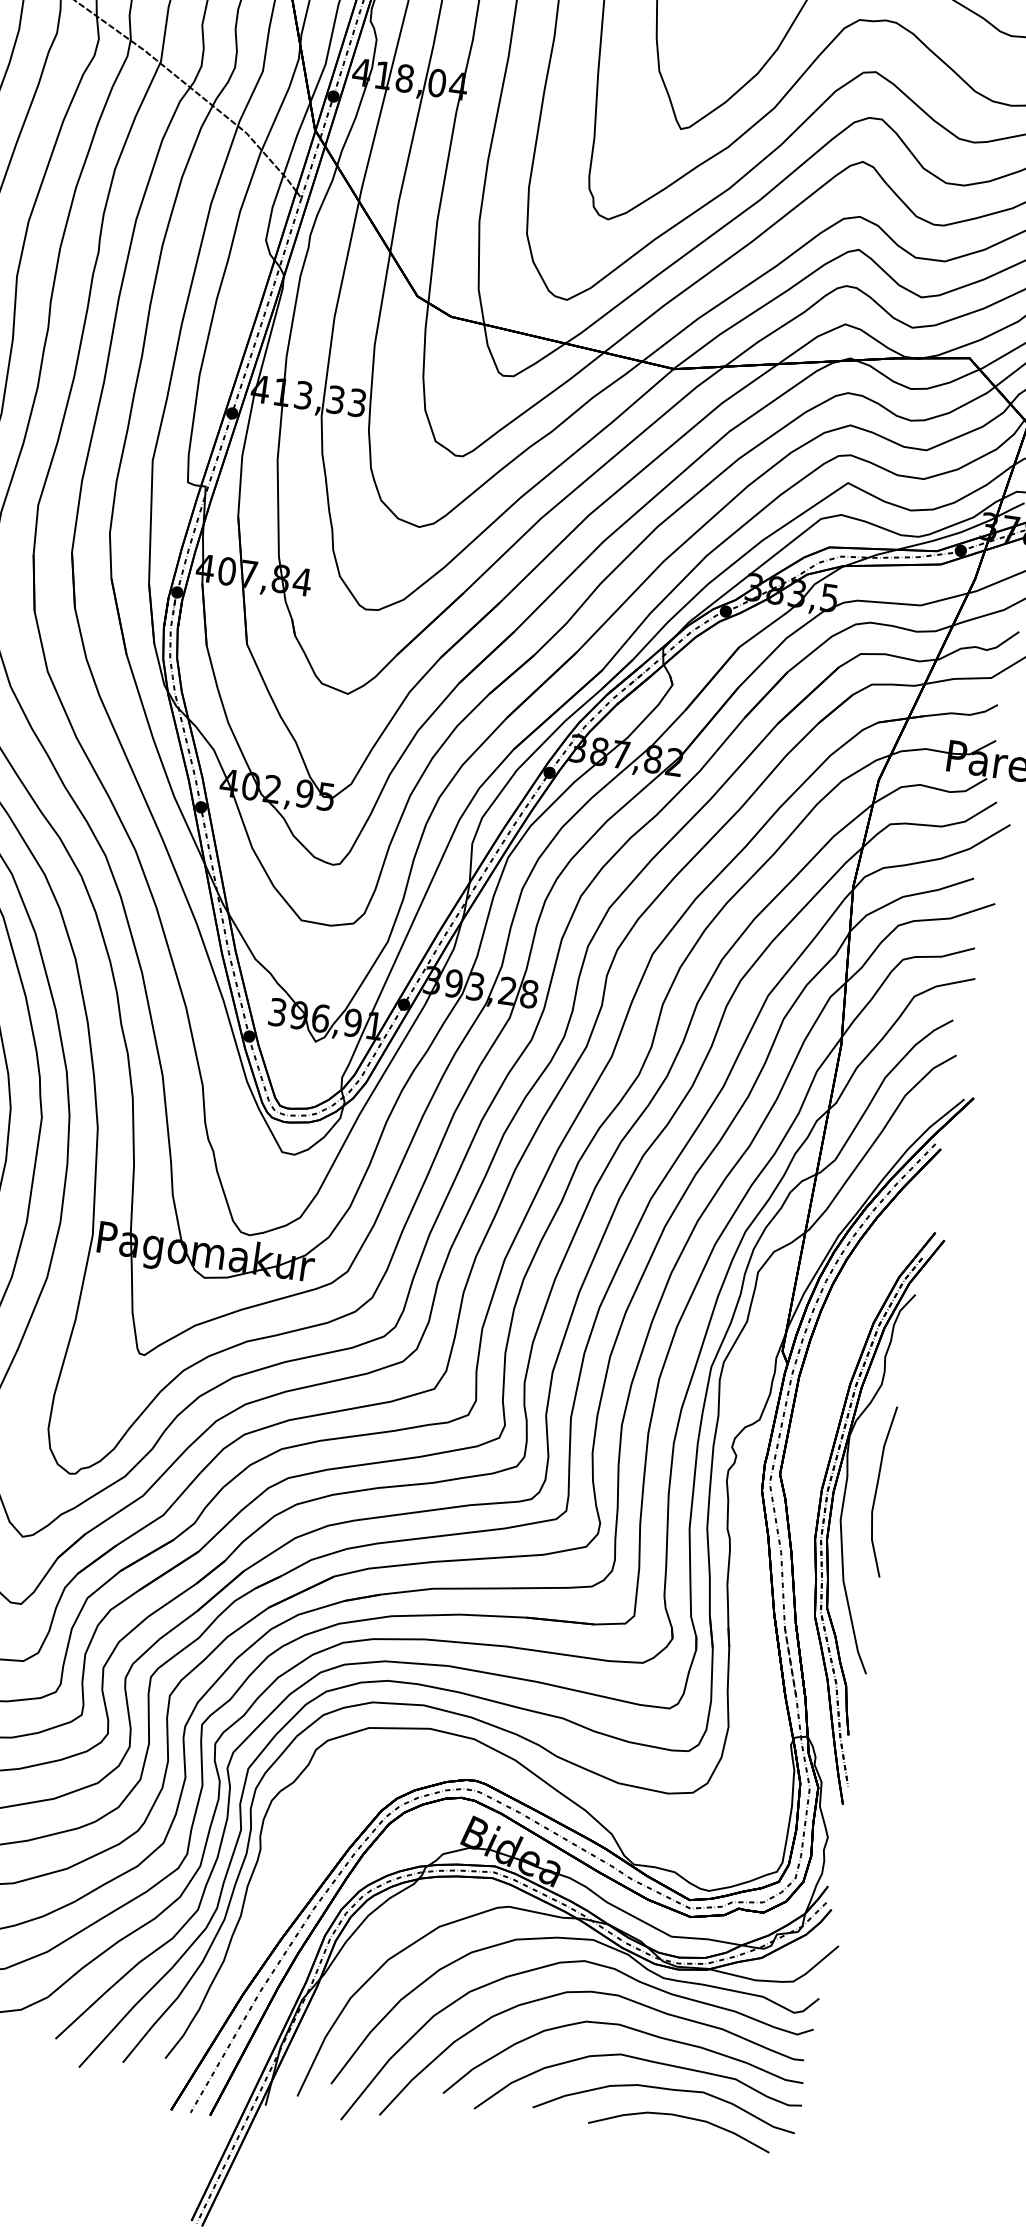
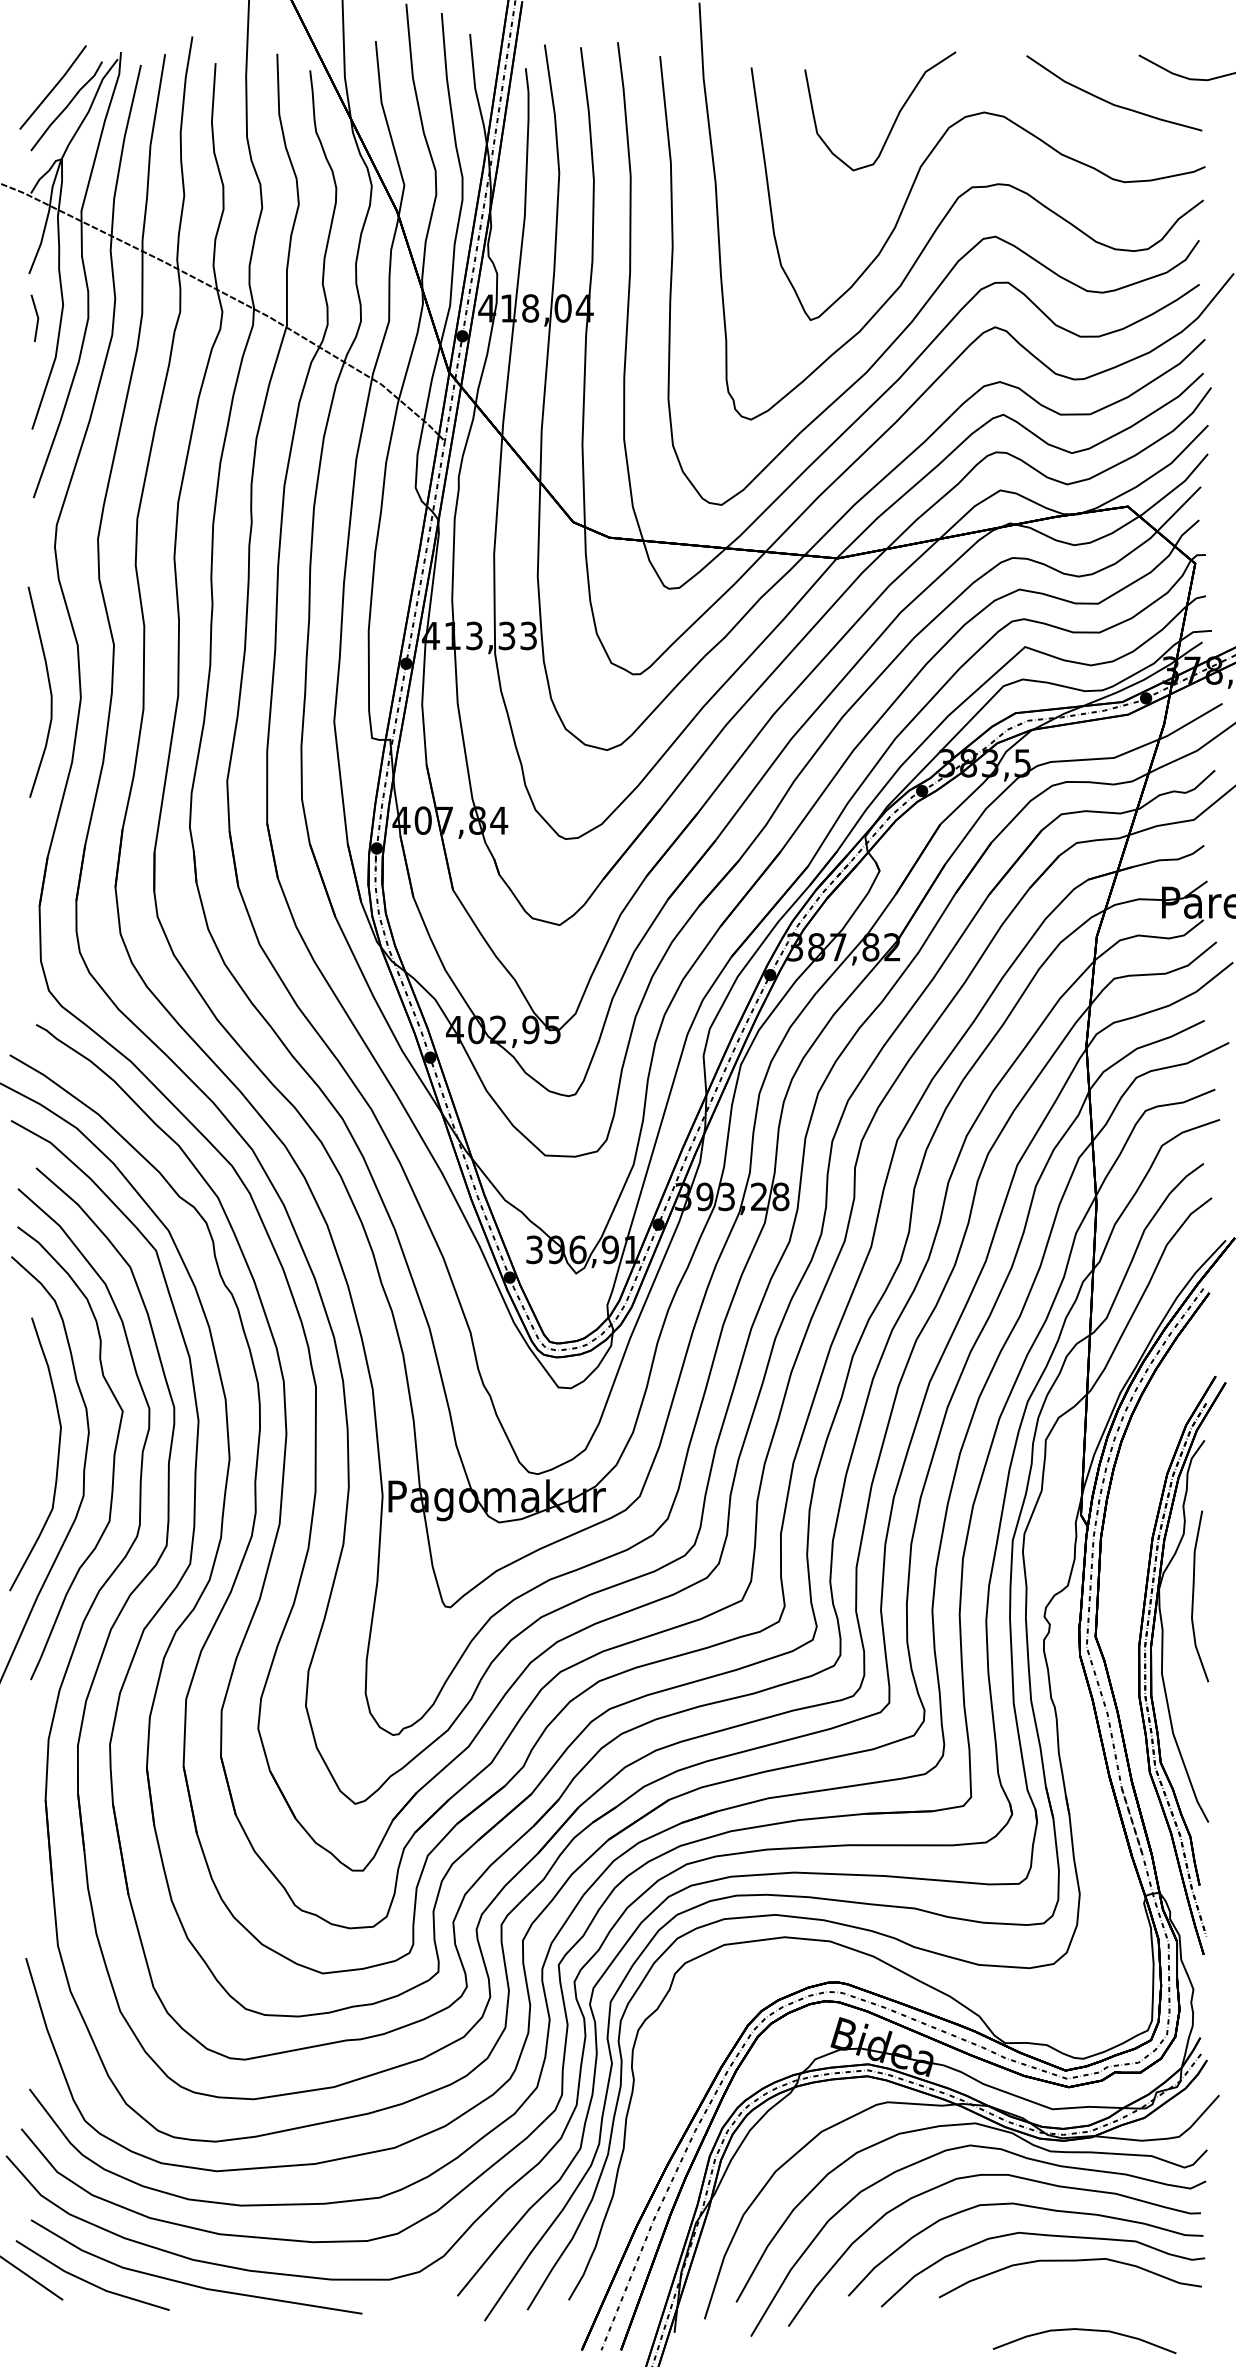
curve: (878, 1487) -> (1194, 1593), moved
curve: (681, 2117) -> (1084, 2330), moved

